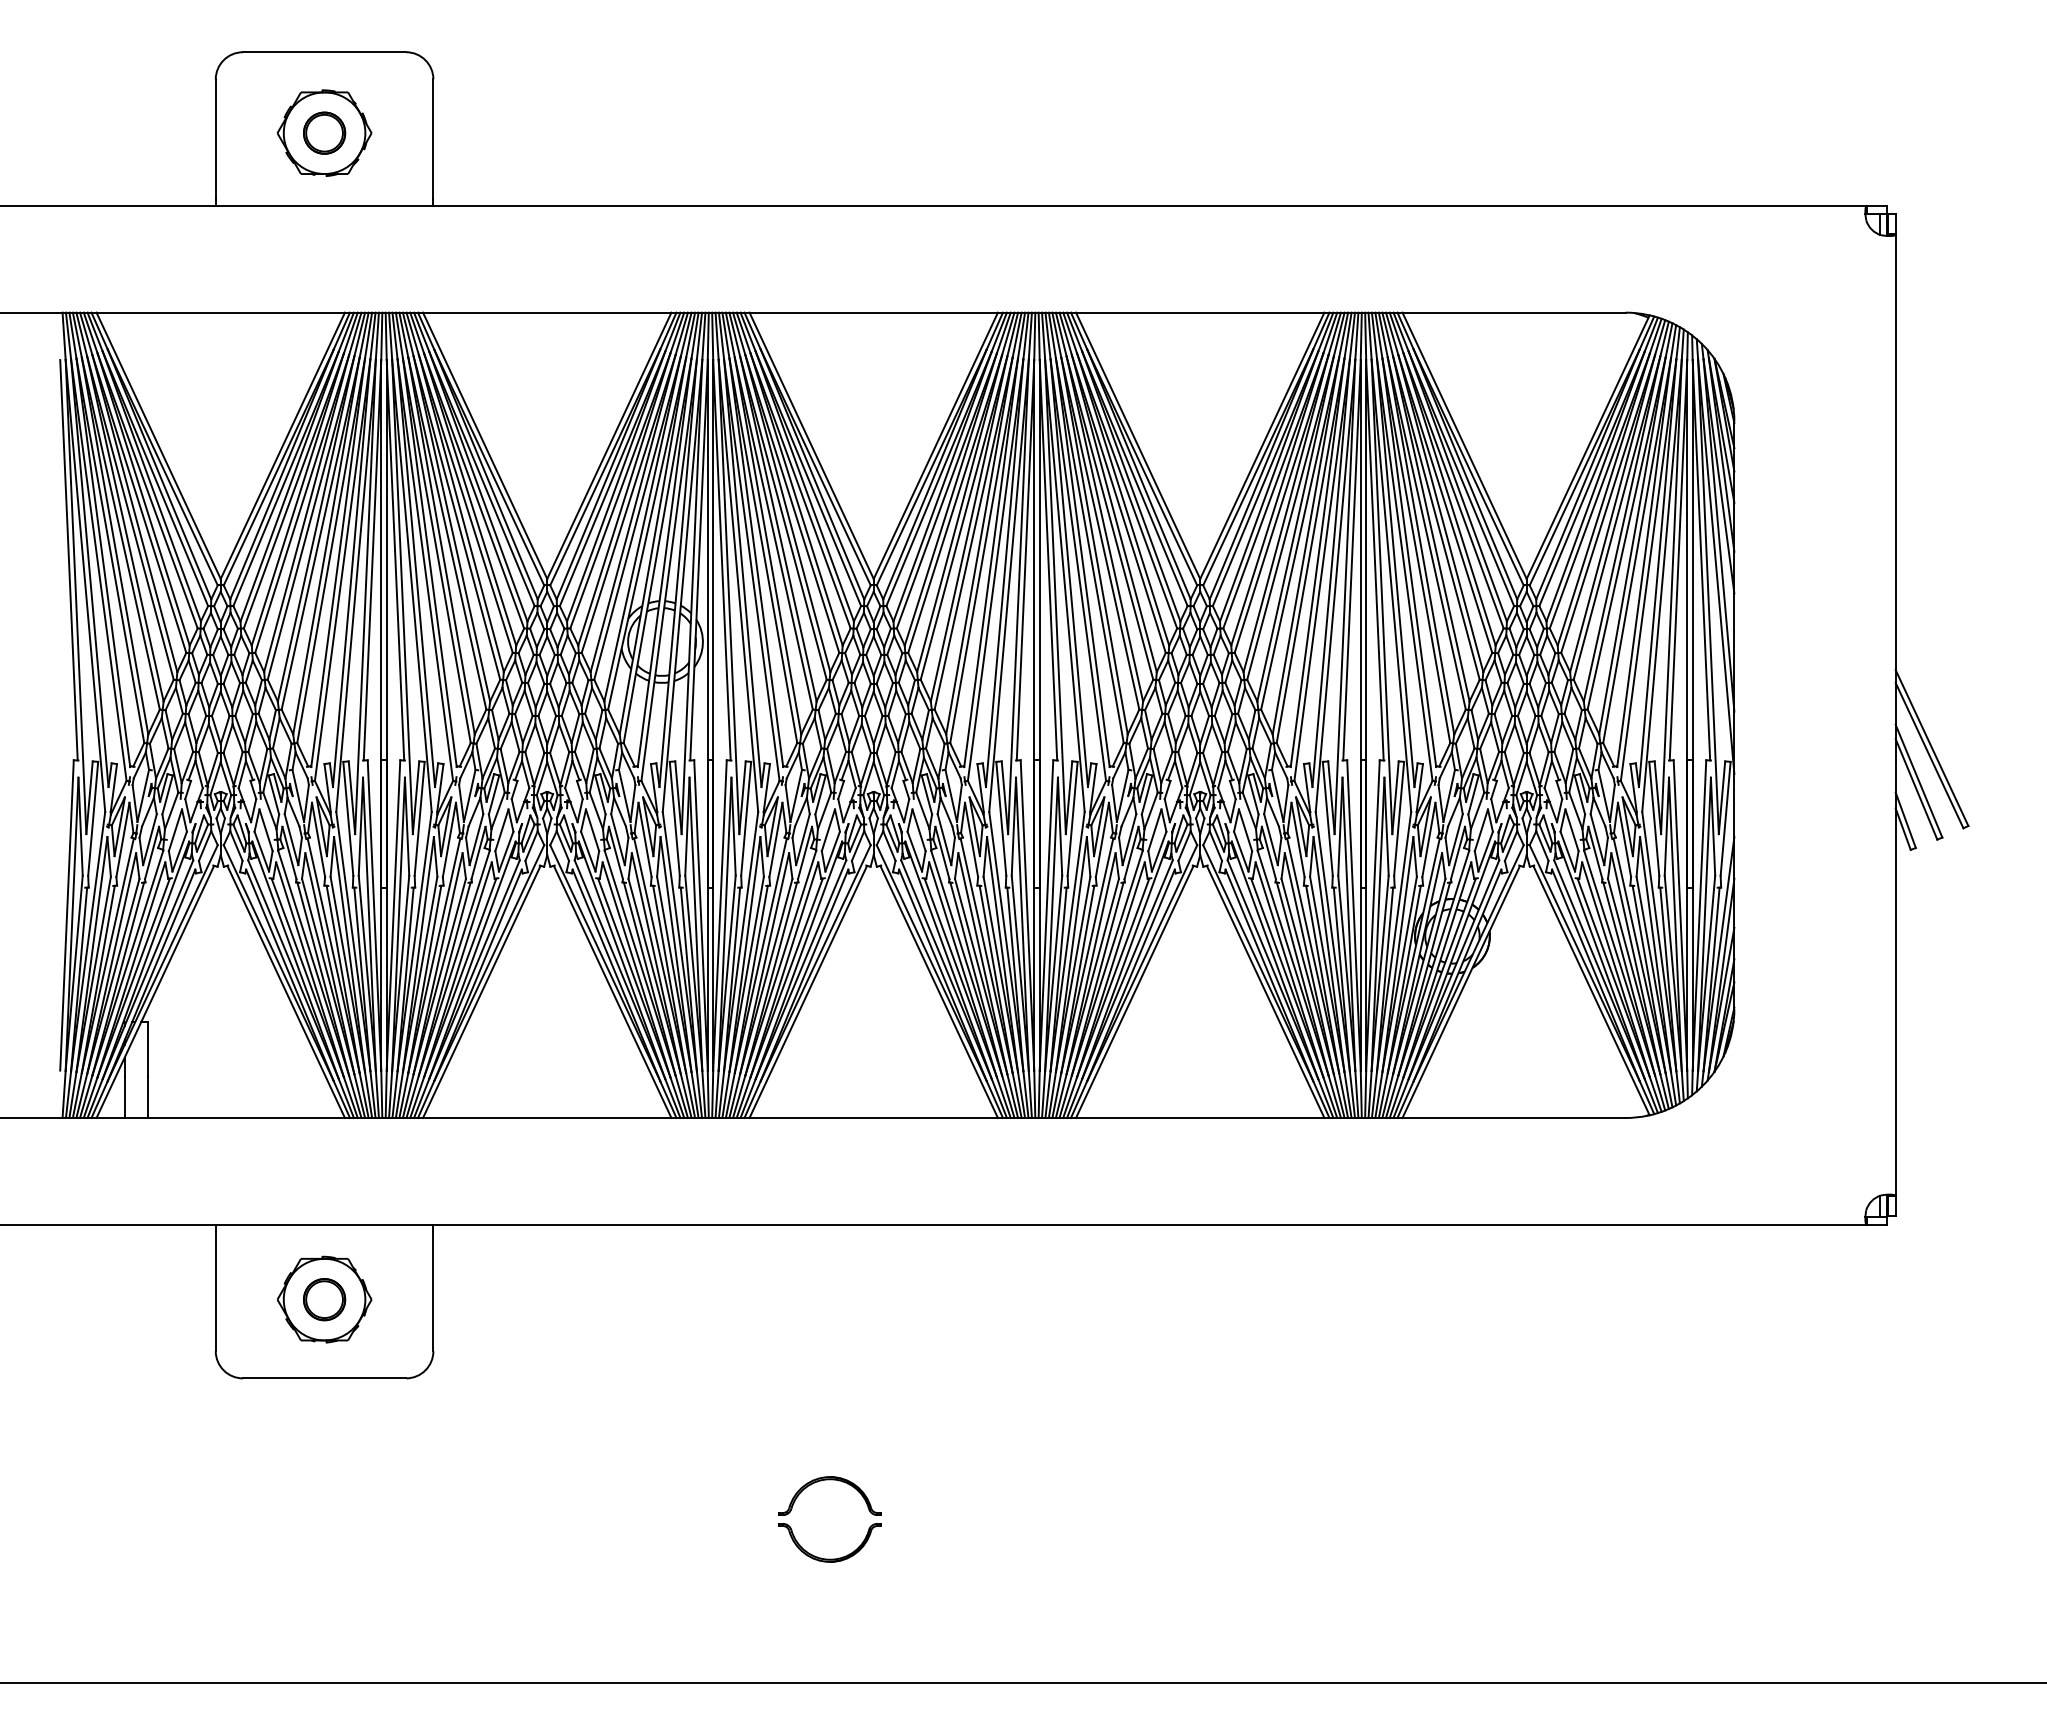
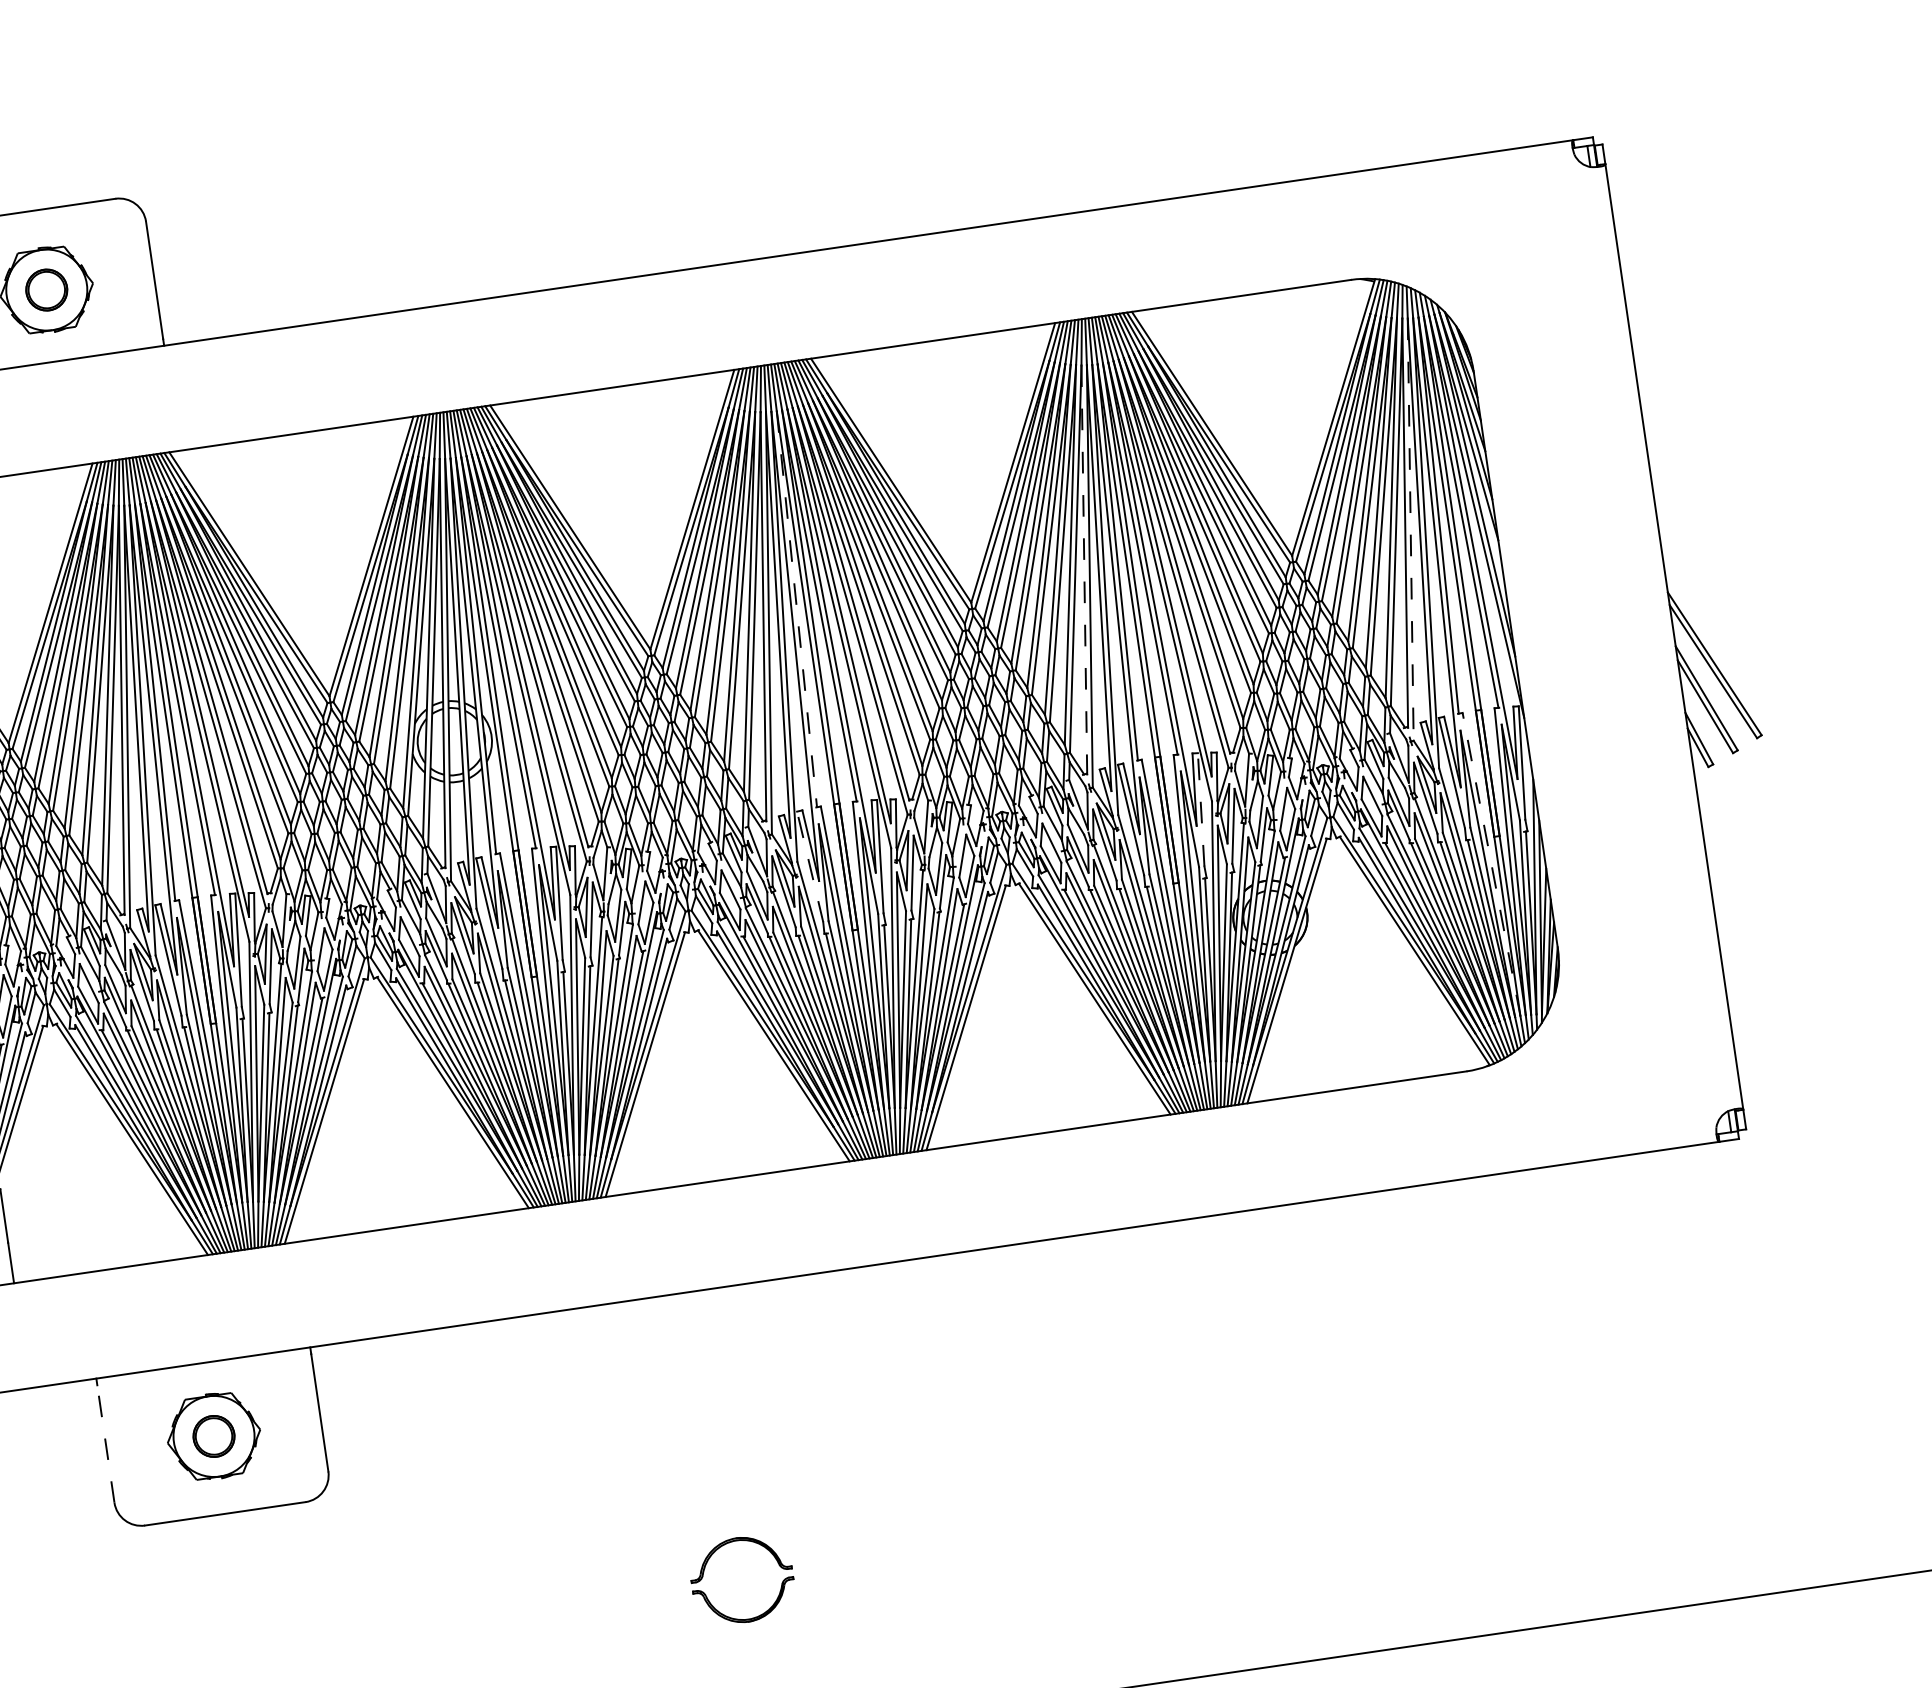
line: (1025, 560) -> (796, 609), solid -> dashed
line: (1317, 562) -> (1084, 569), solid -> dashed
line: (1648, 570) -> (1410, 530), solid -> dashed
line: (1001, 818) -> (810, 866), solid -> dashed
line: (1399, 818) -> (1201, 809), solid -> dashed
line: (1680, 914) -> (1491, 863), solid -> dashed
line: (215, 1291) -> (105, 1444), solid -> dashed

